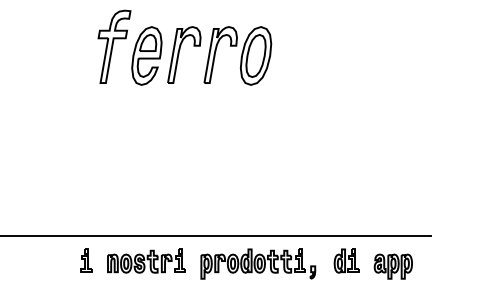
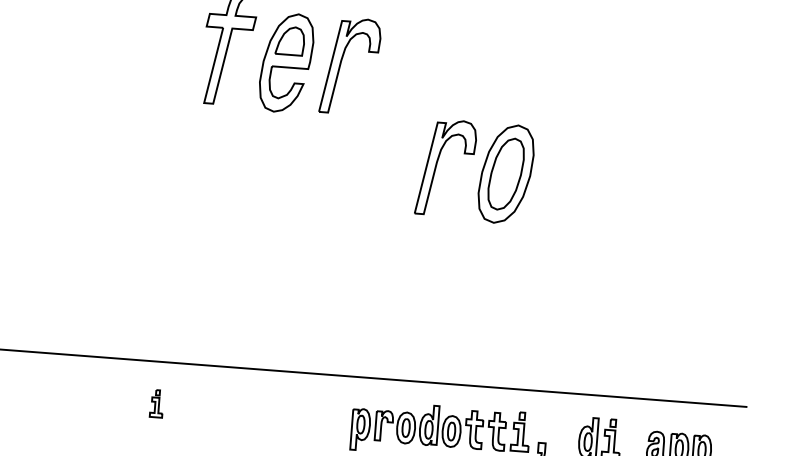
part: (237, 55) -> (474, 170), moved
part: (86, 260) -> (156, 403), size x0.7
part: (146, 260) -> (259, 411), removed

